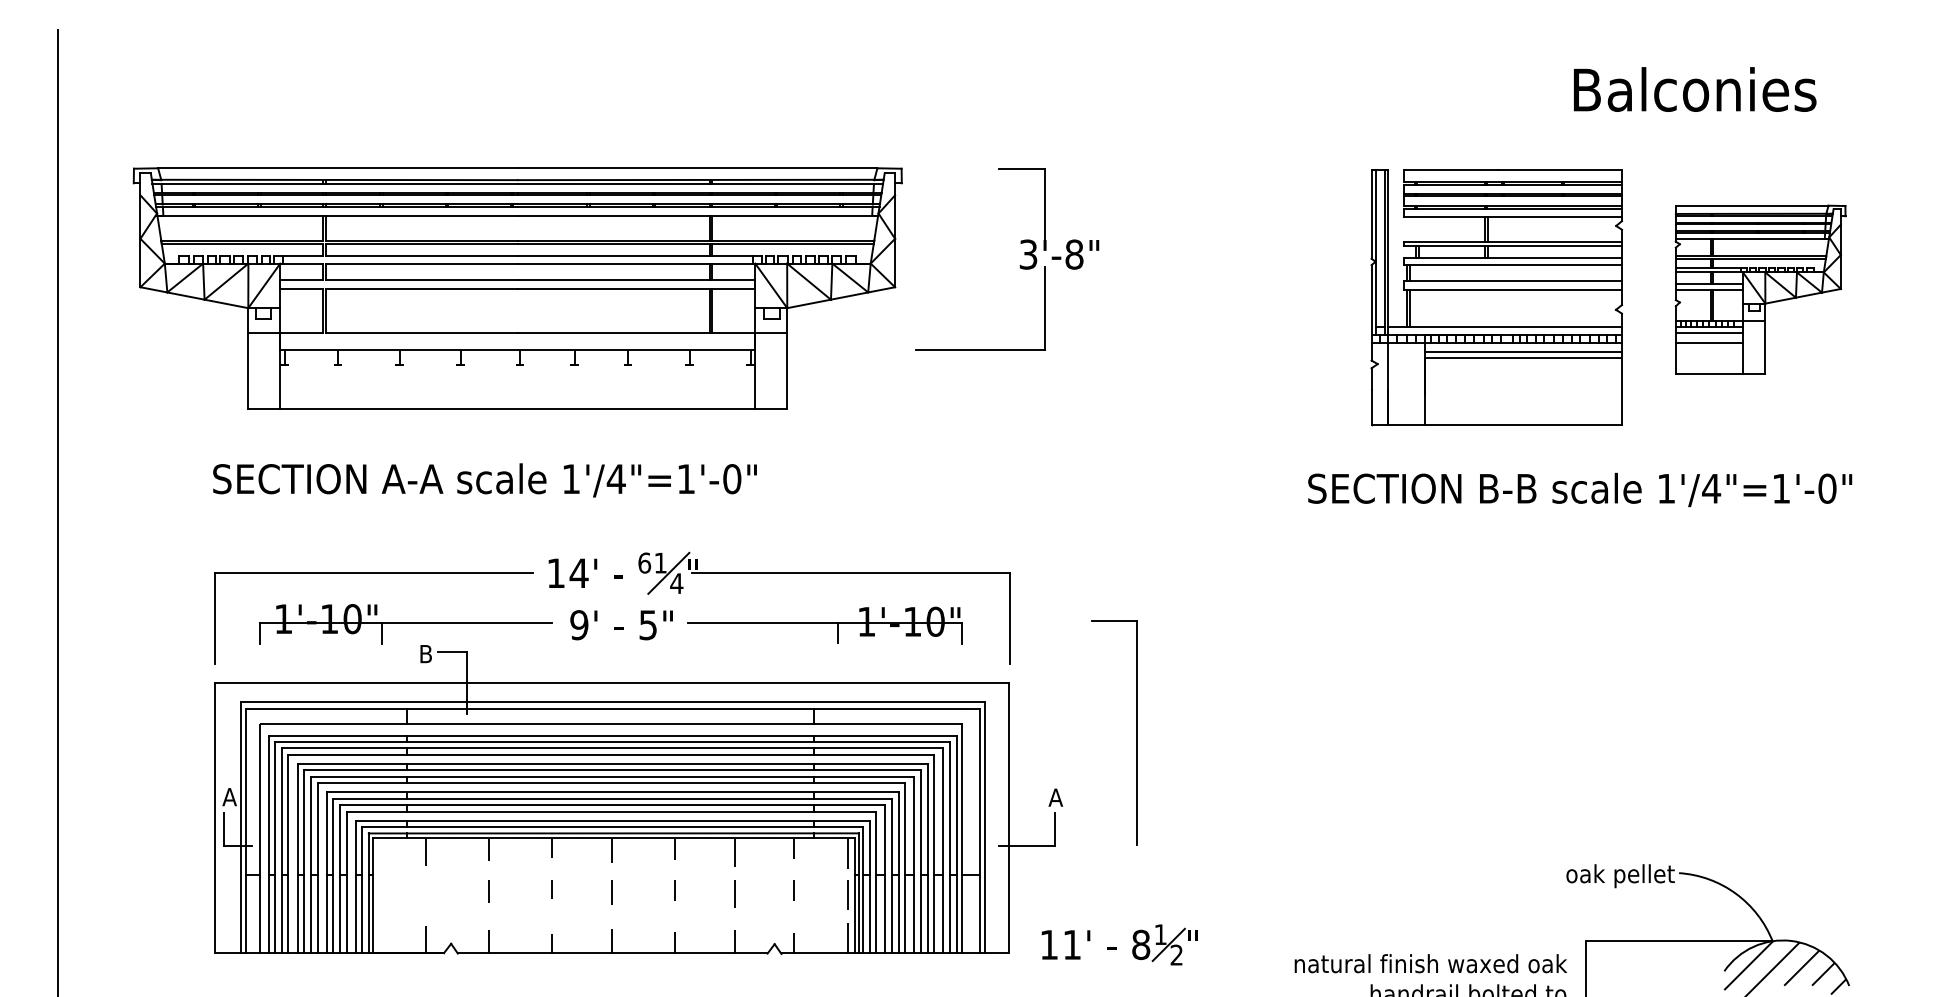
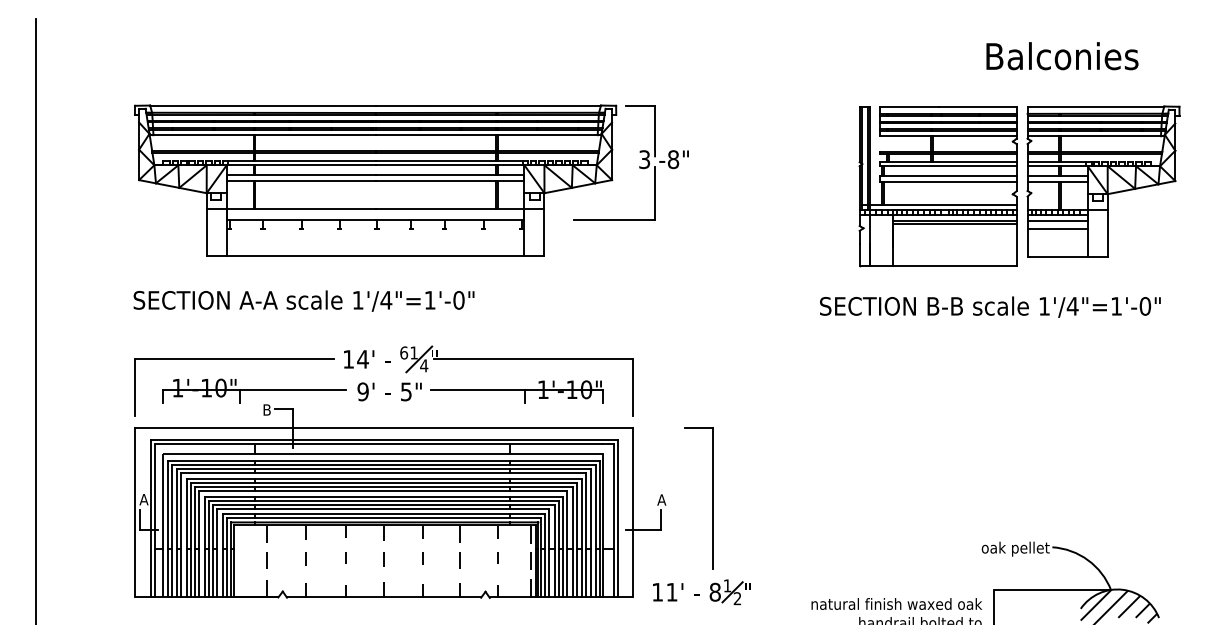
part: (517, 287) -> (375, 180), moved
part: (1760, 289) -> (1103, 181), size x1.43
part: (1136, 733) -> (712, 498), moved
line: (425, 894) -> (266, 560), added

